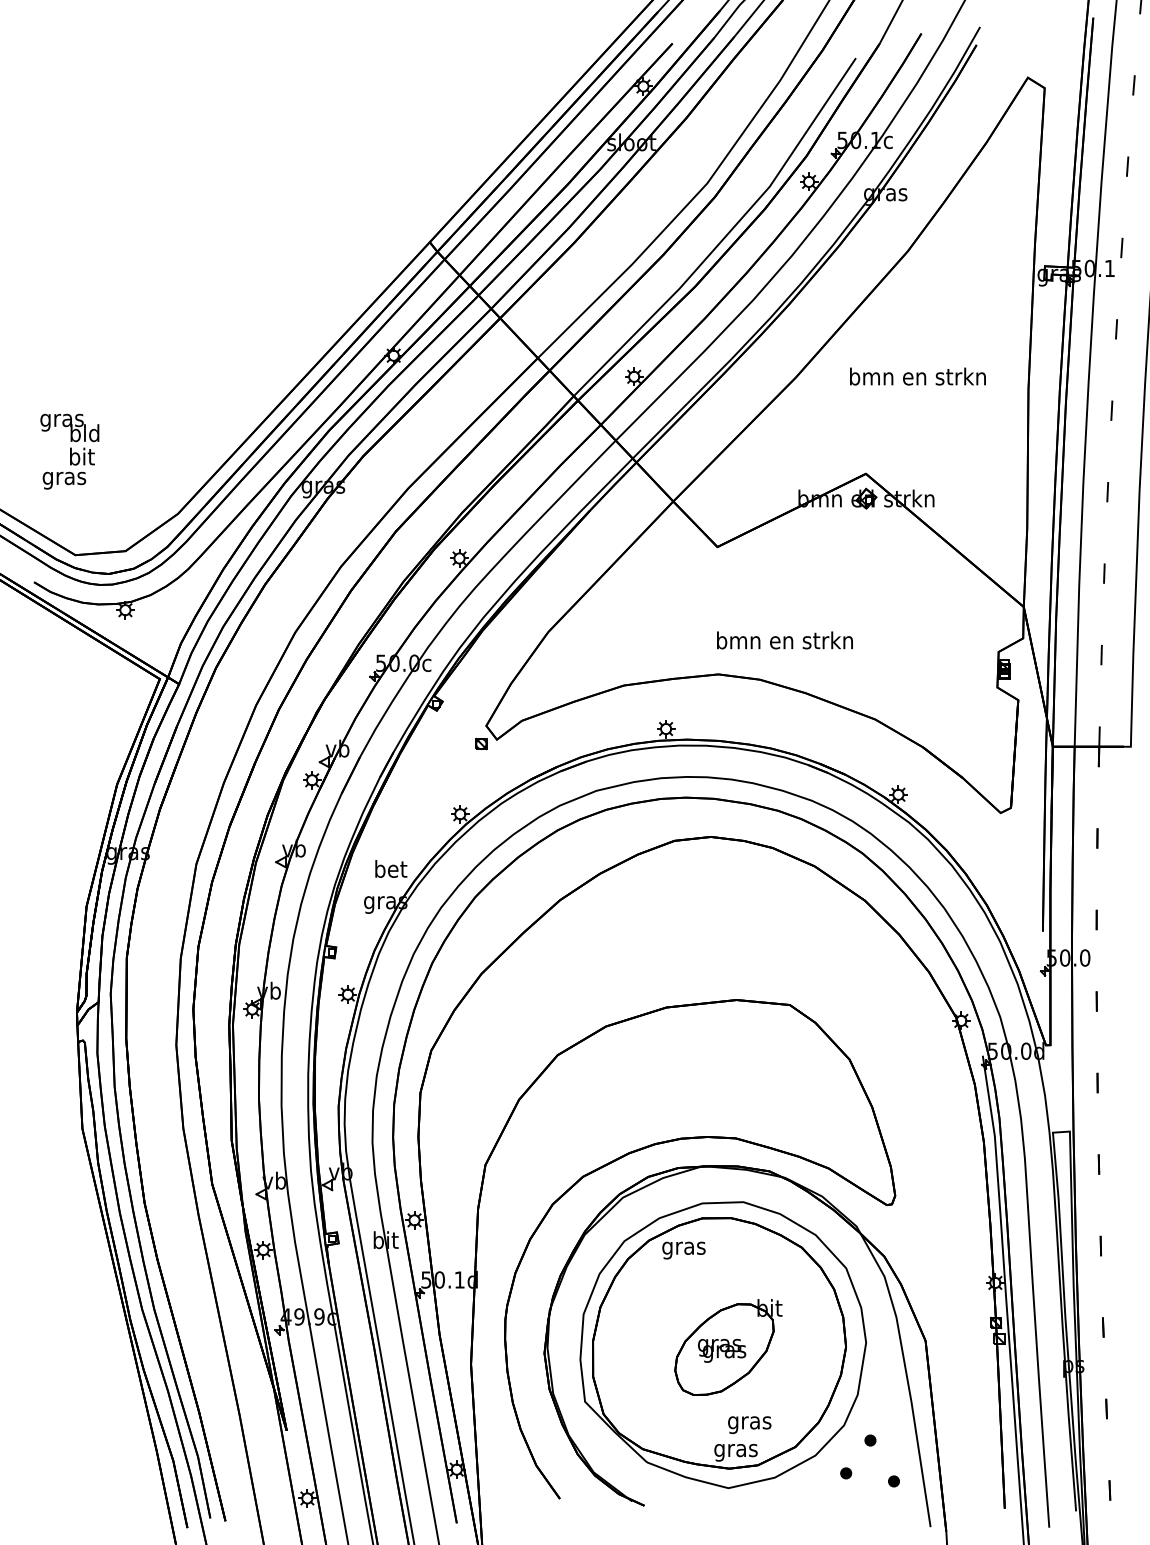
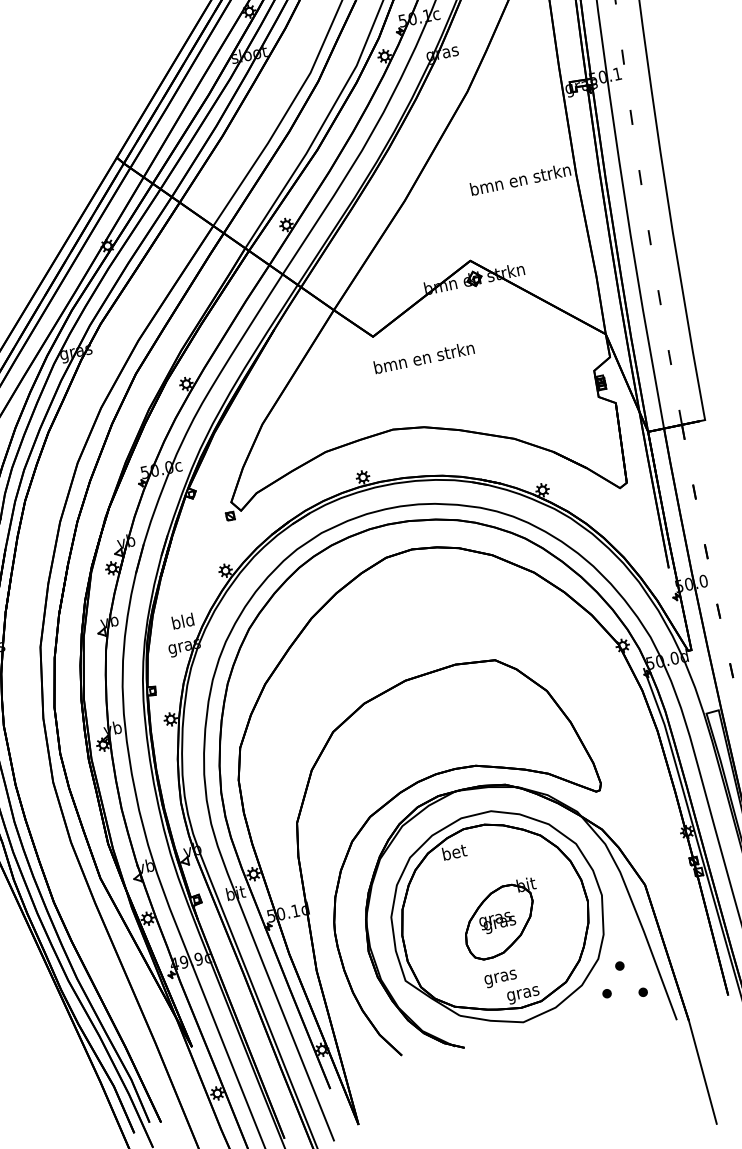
text: (917, 376) -> (520, 179), moved
text: (784, 640) -> (423, 357), moved
text: (391, 868) -> (183, 620), bet -> bld
text: (683, 1248) -> (454, 854), gras -> bet
text: (749, 1424) -> (500, 978), moved

